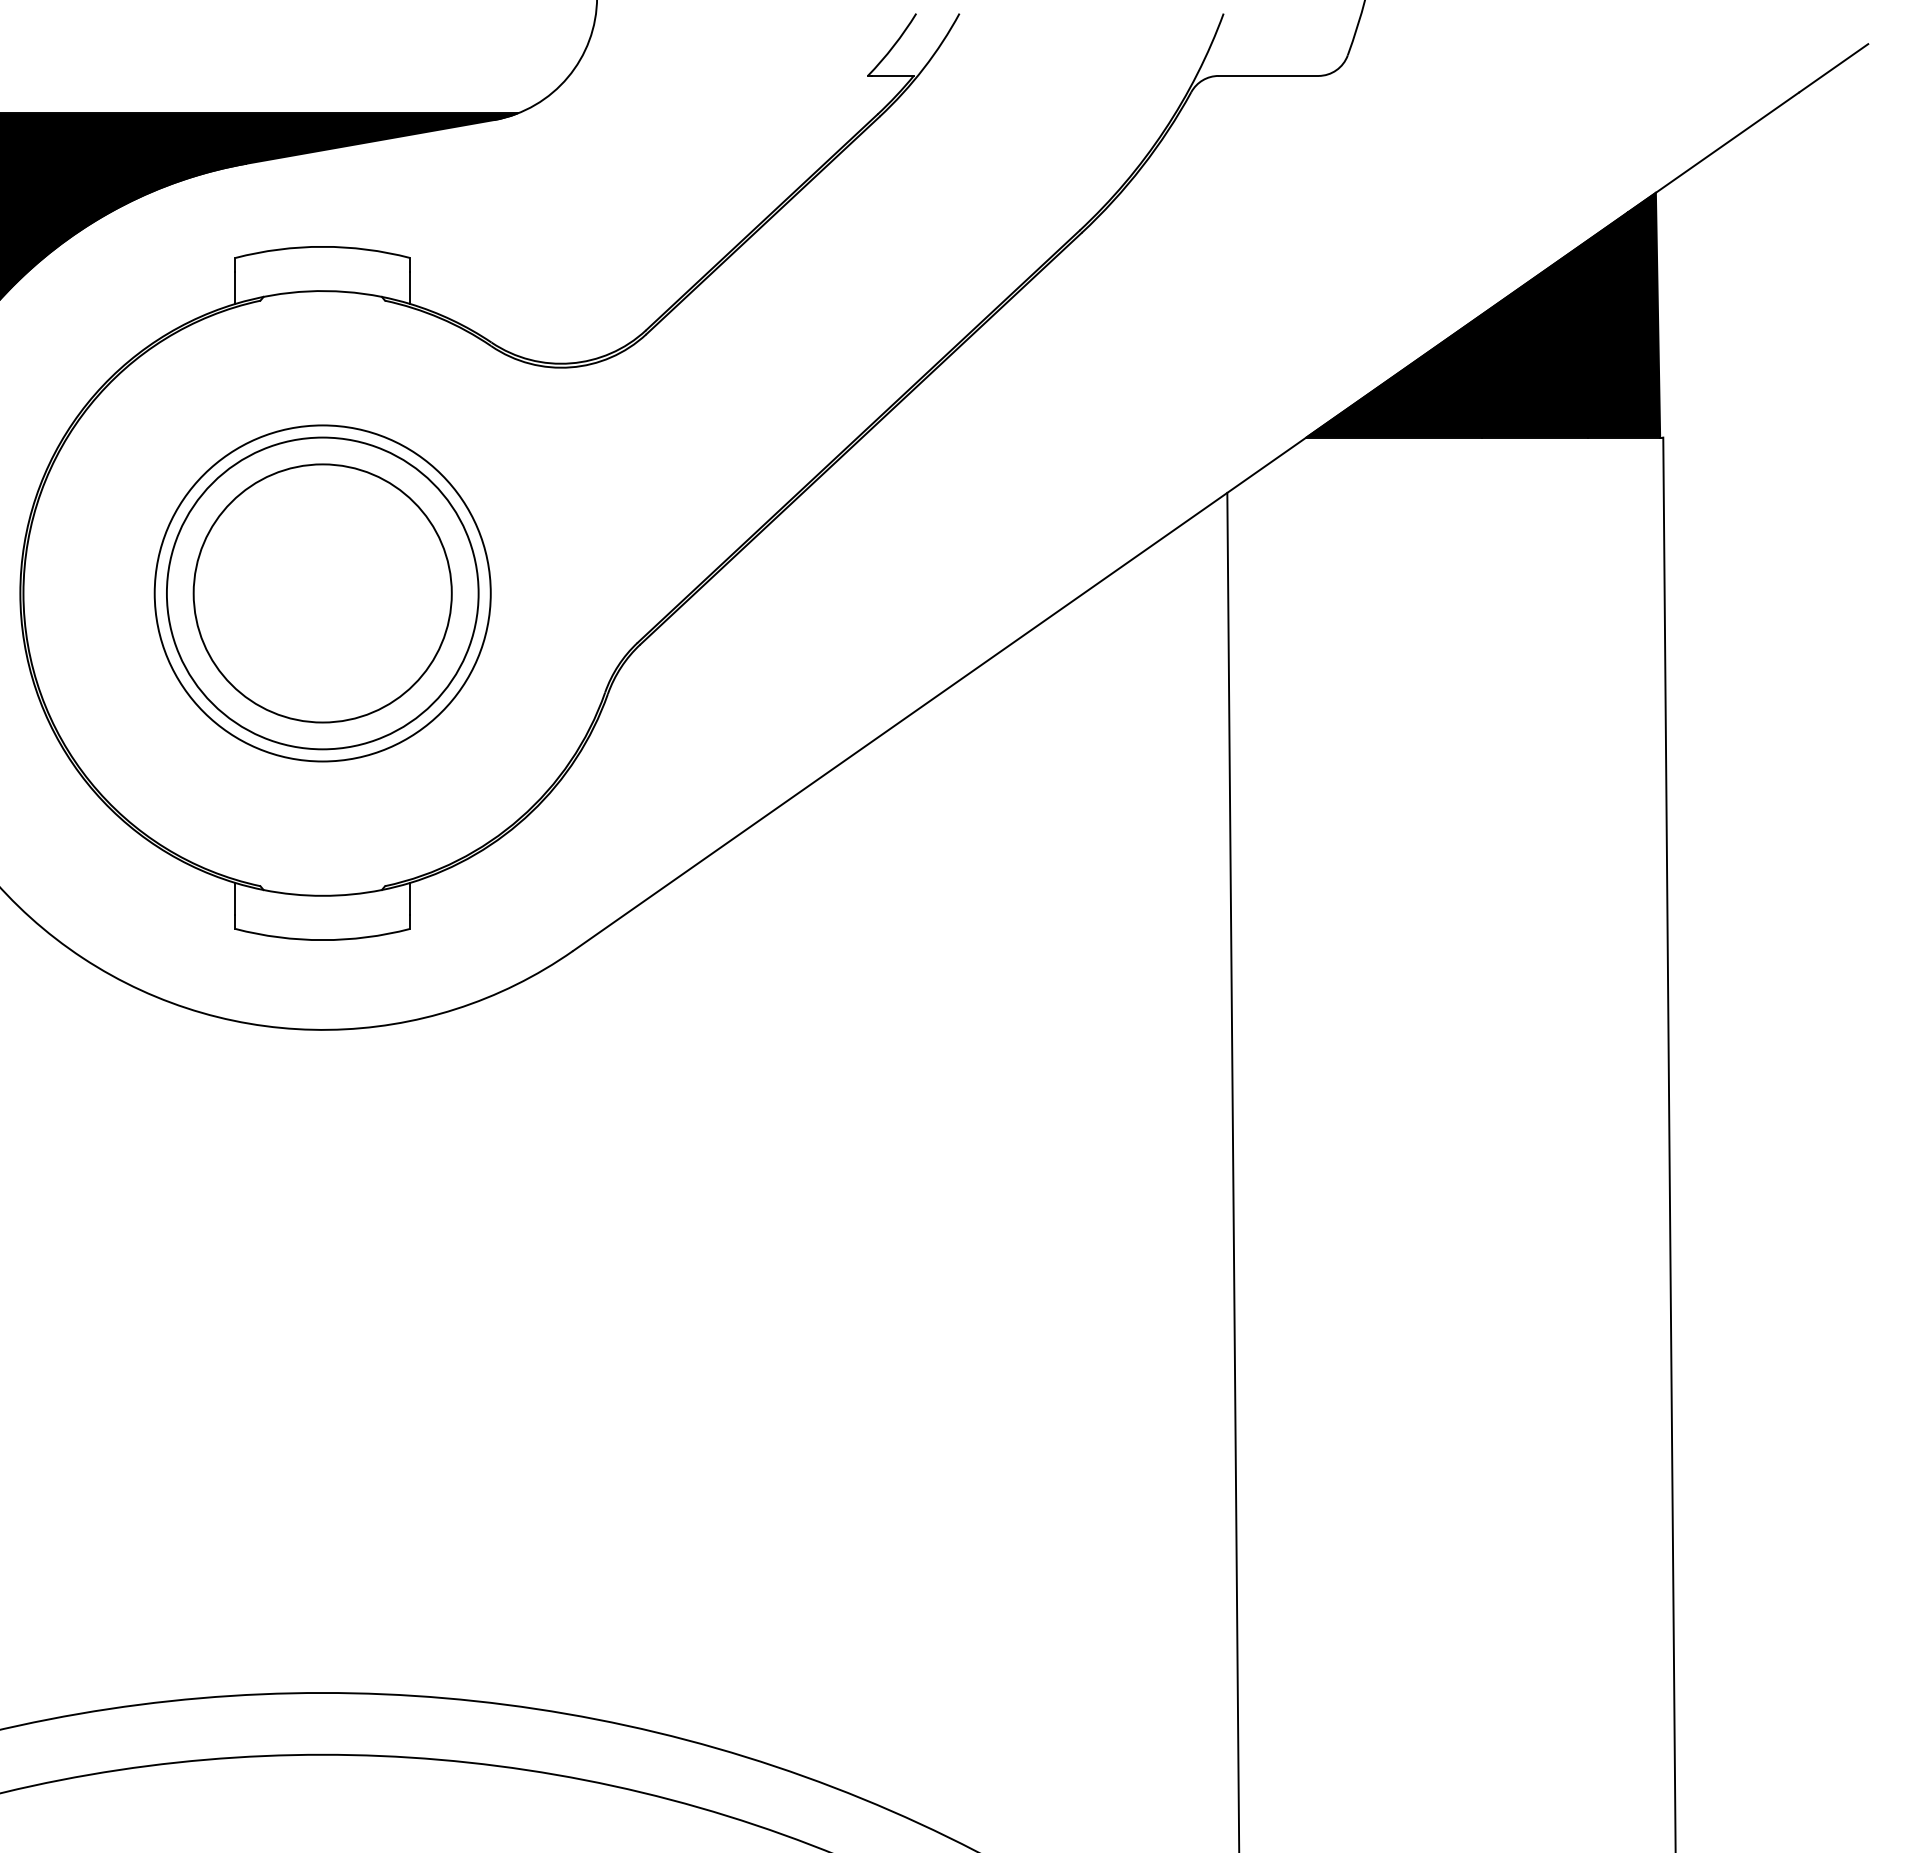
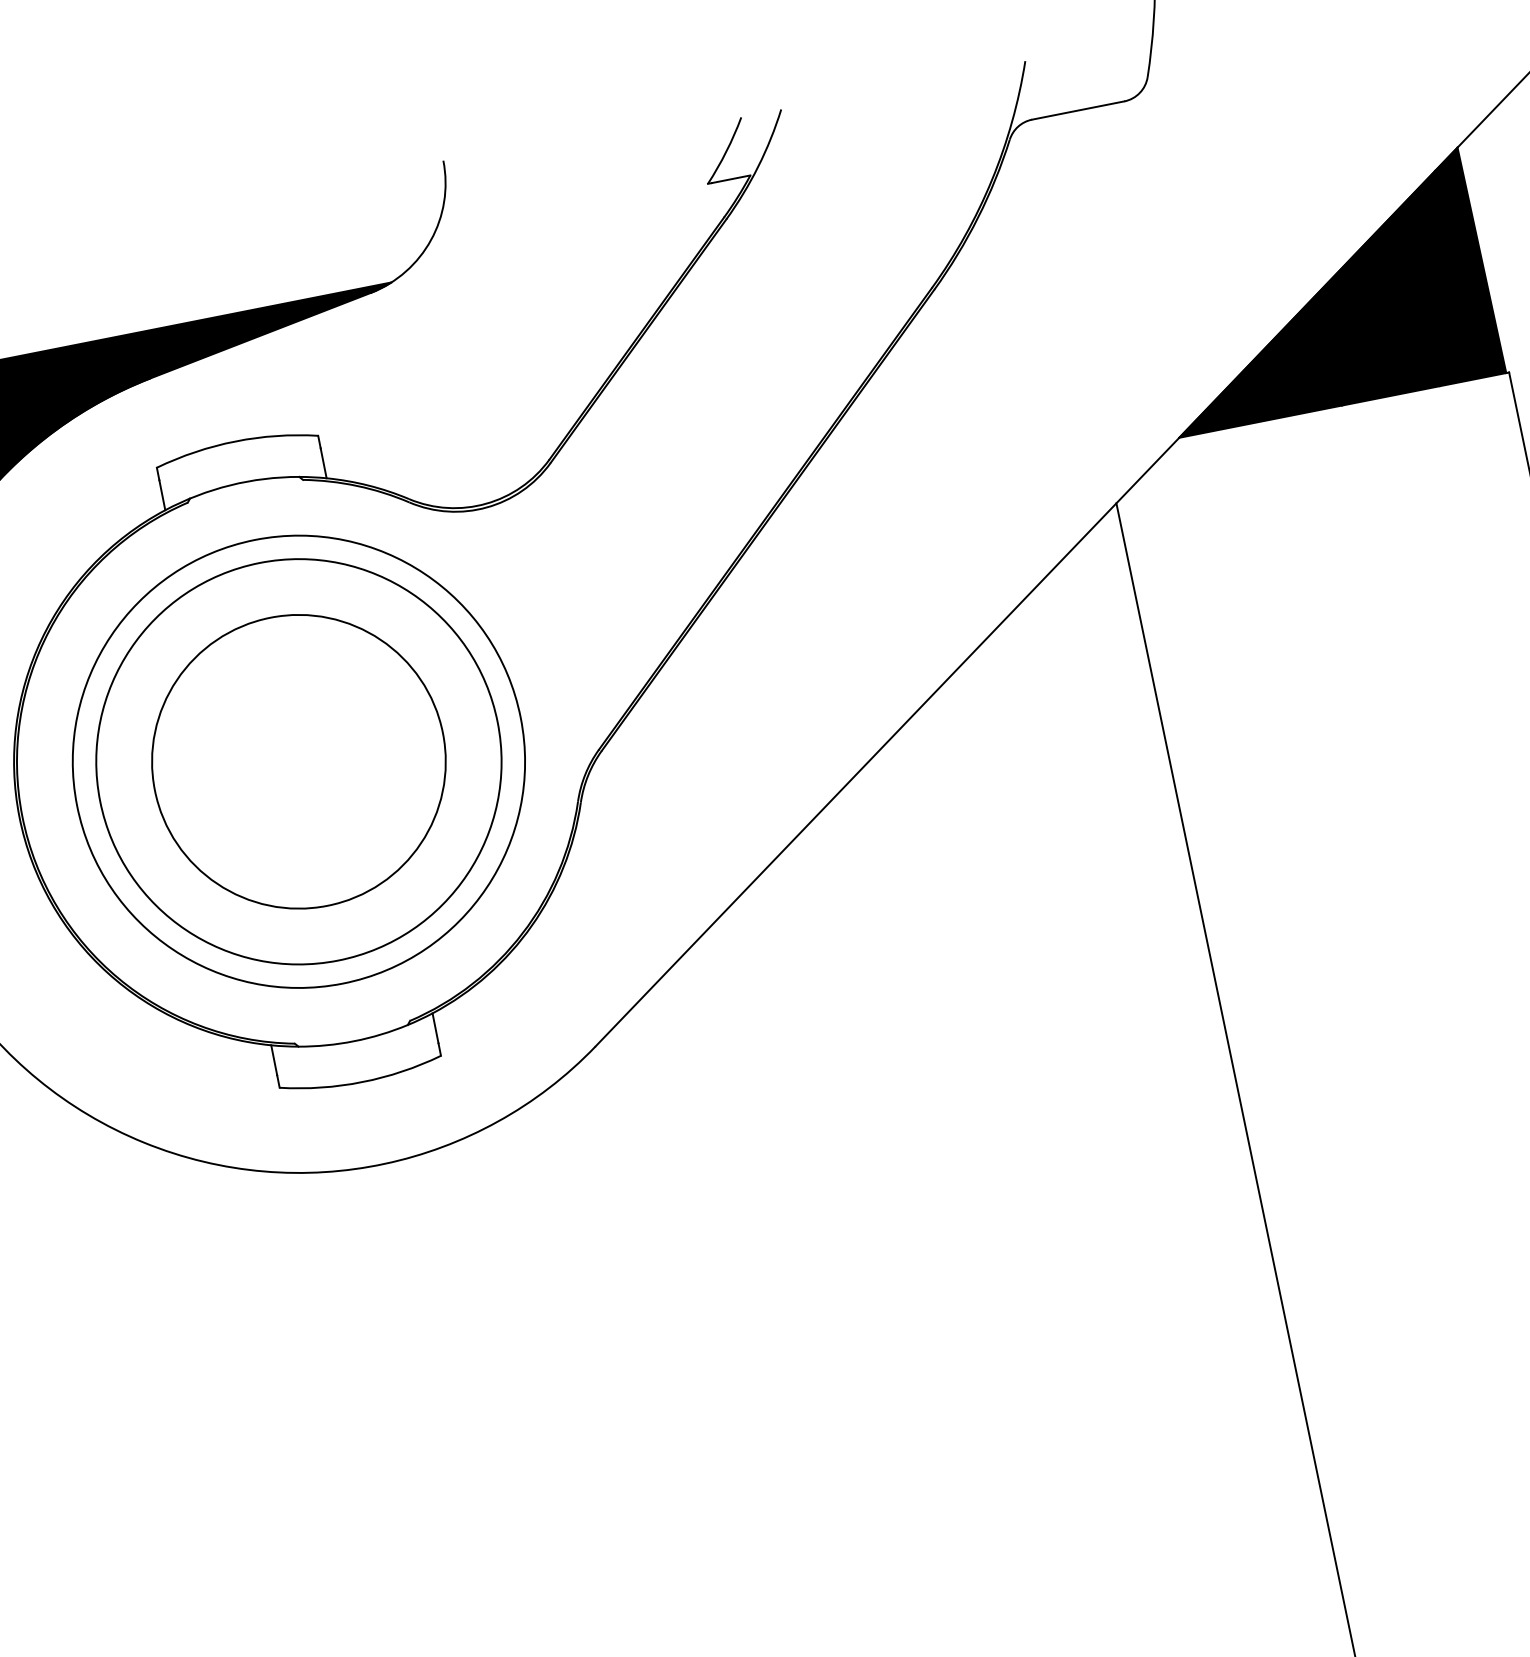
circle: (322, 593) -> (298, 761), size x1.43
circle: (322, 593) -> (298, 761), size x1.67

